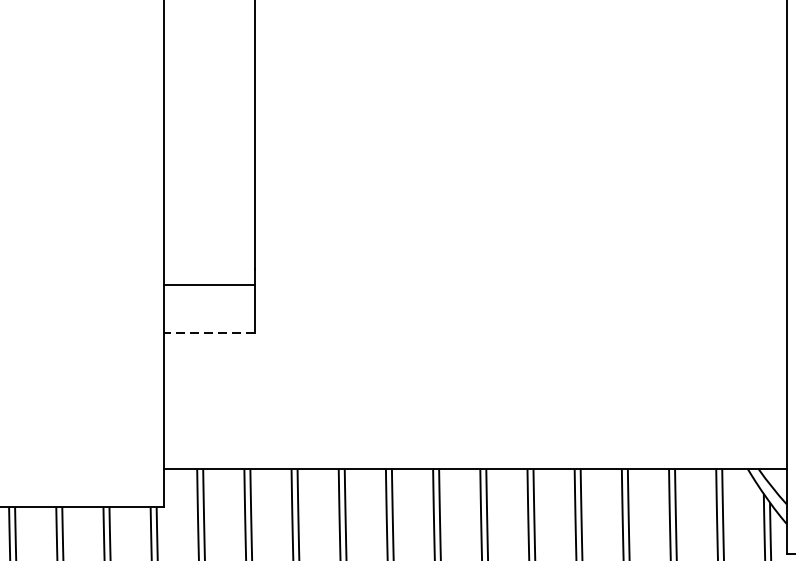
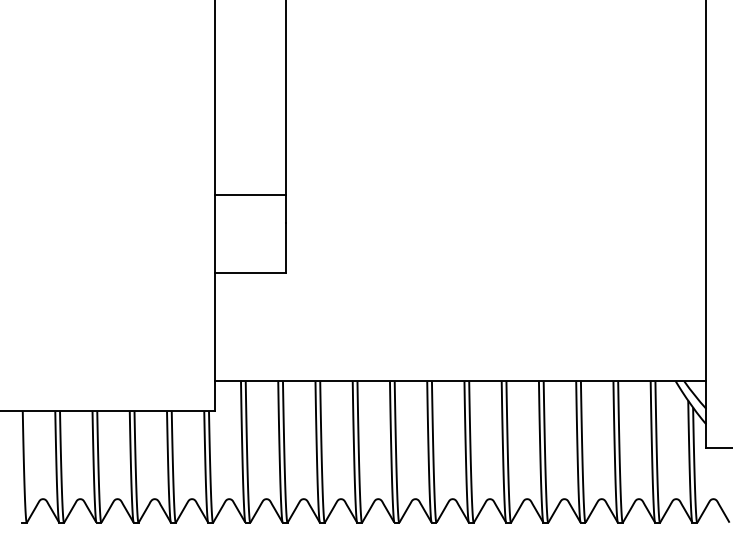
line: (209, 285) -> (250, 195), moved
line: (209, 332) -> (250, 273), dashed -> solid

